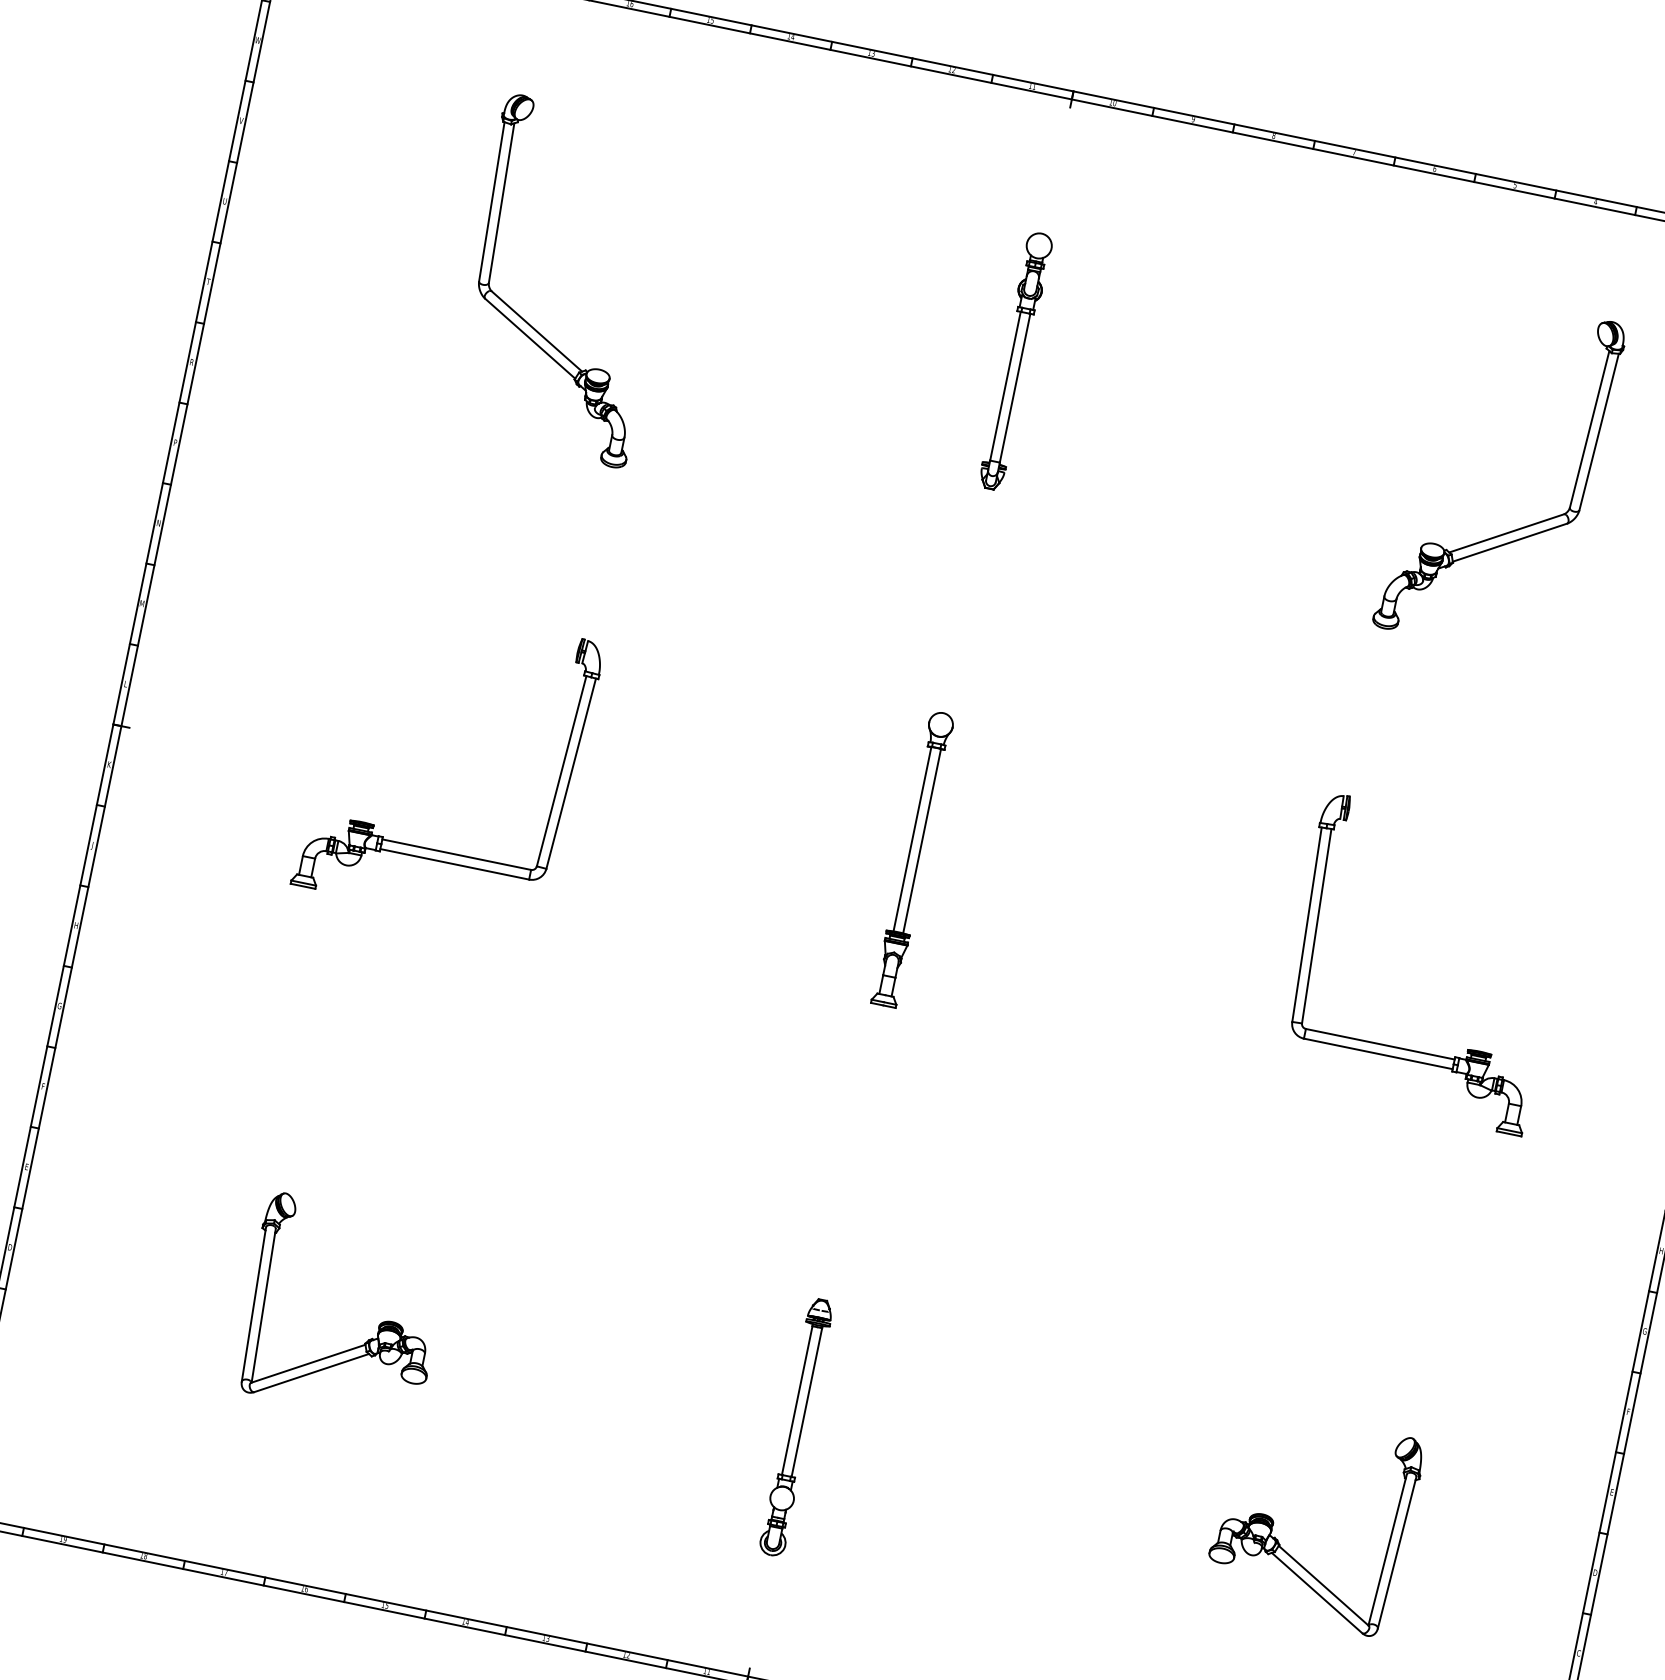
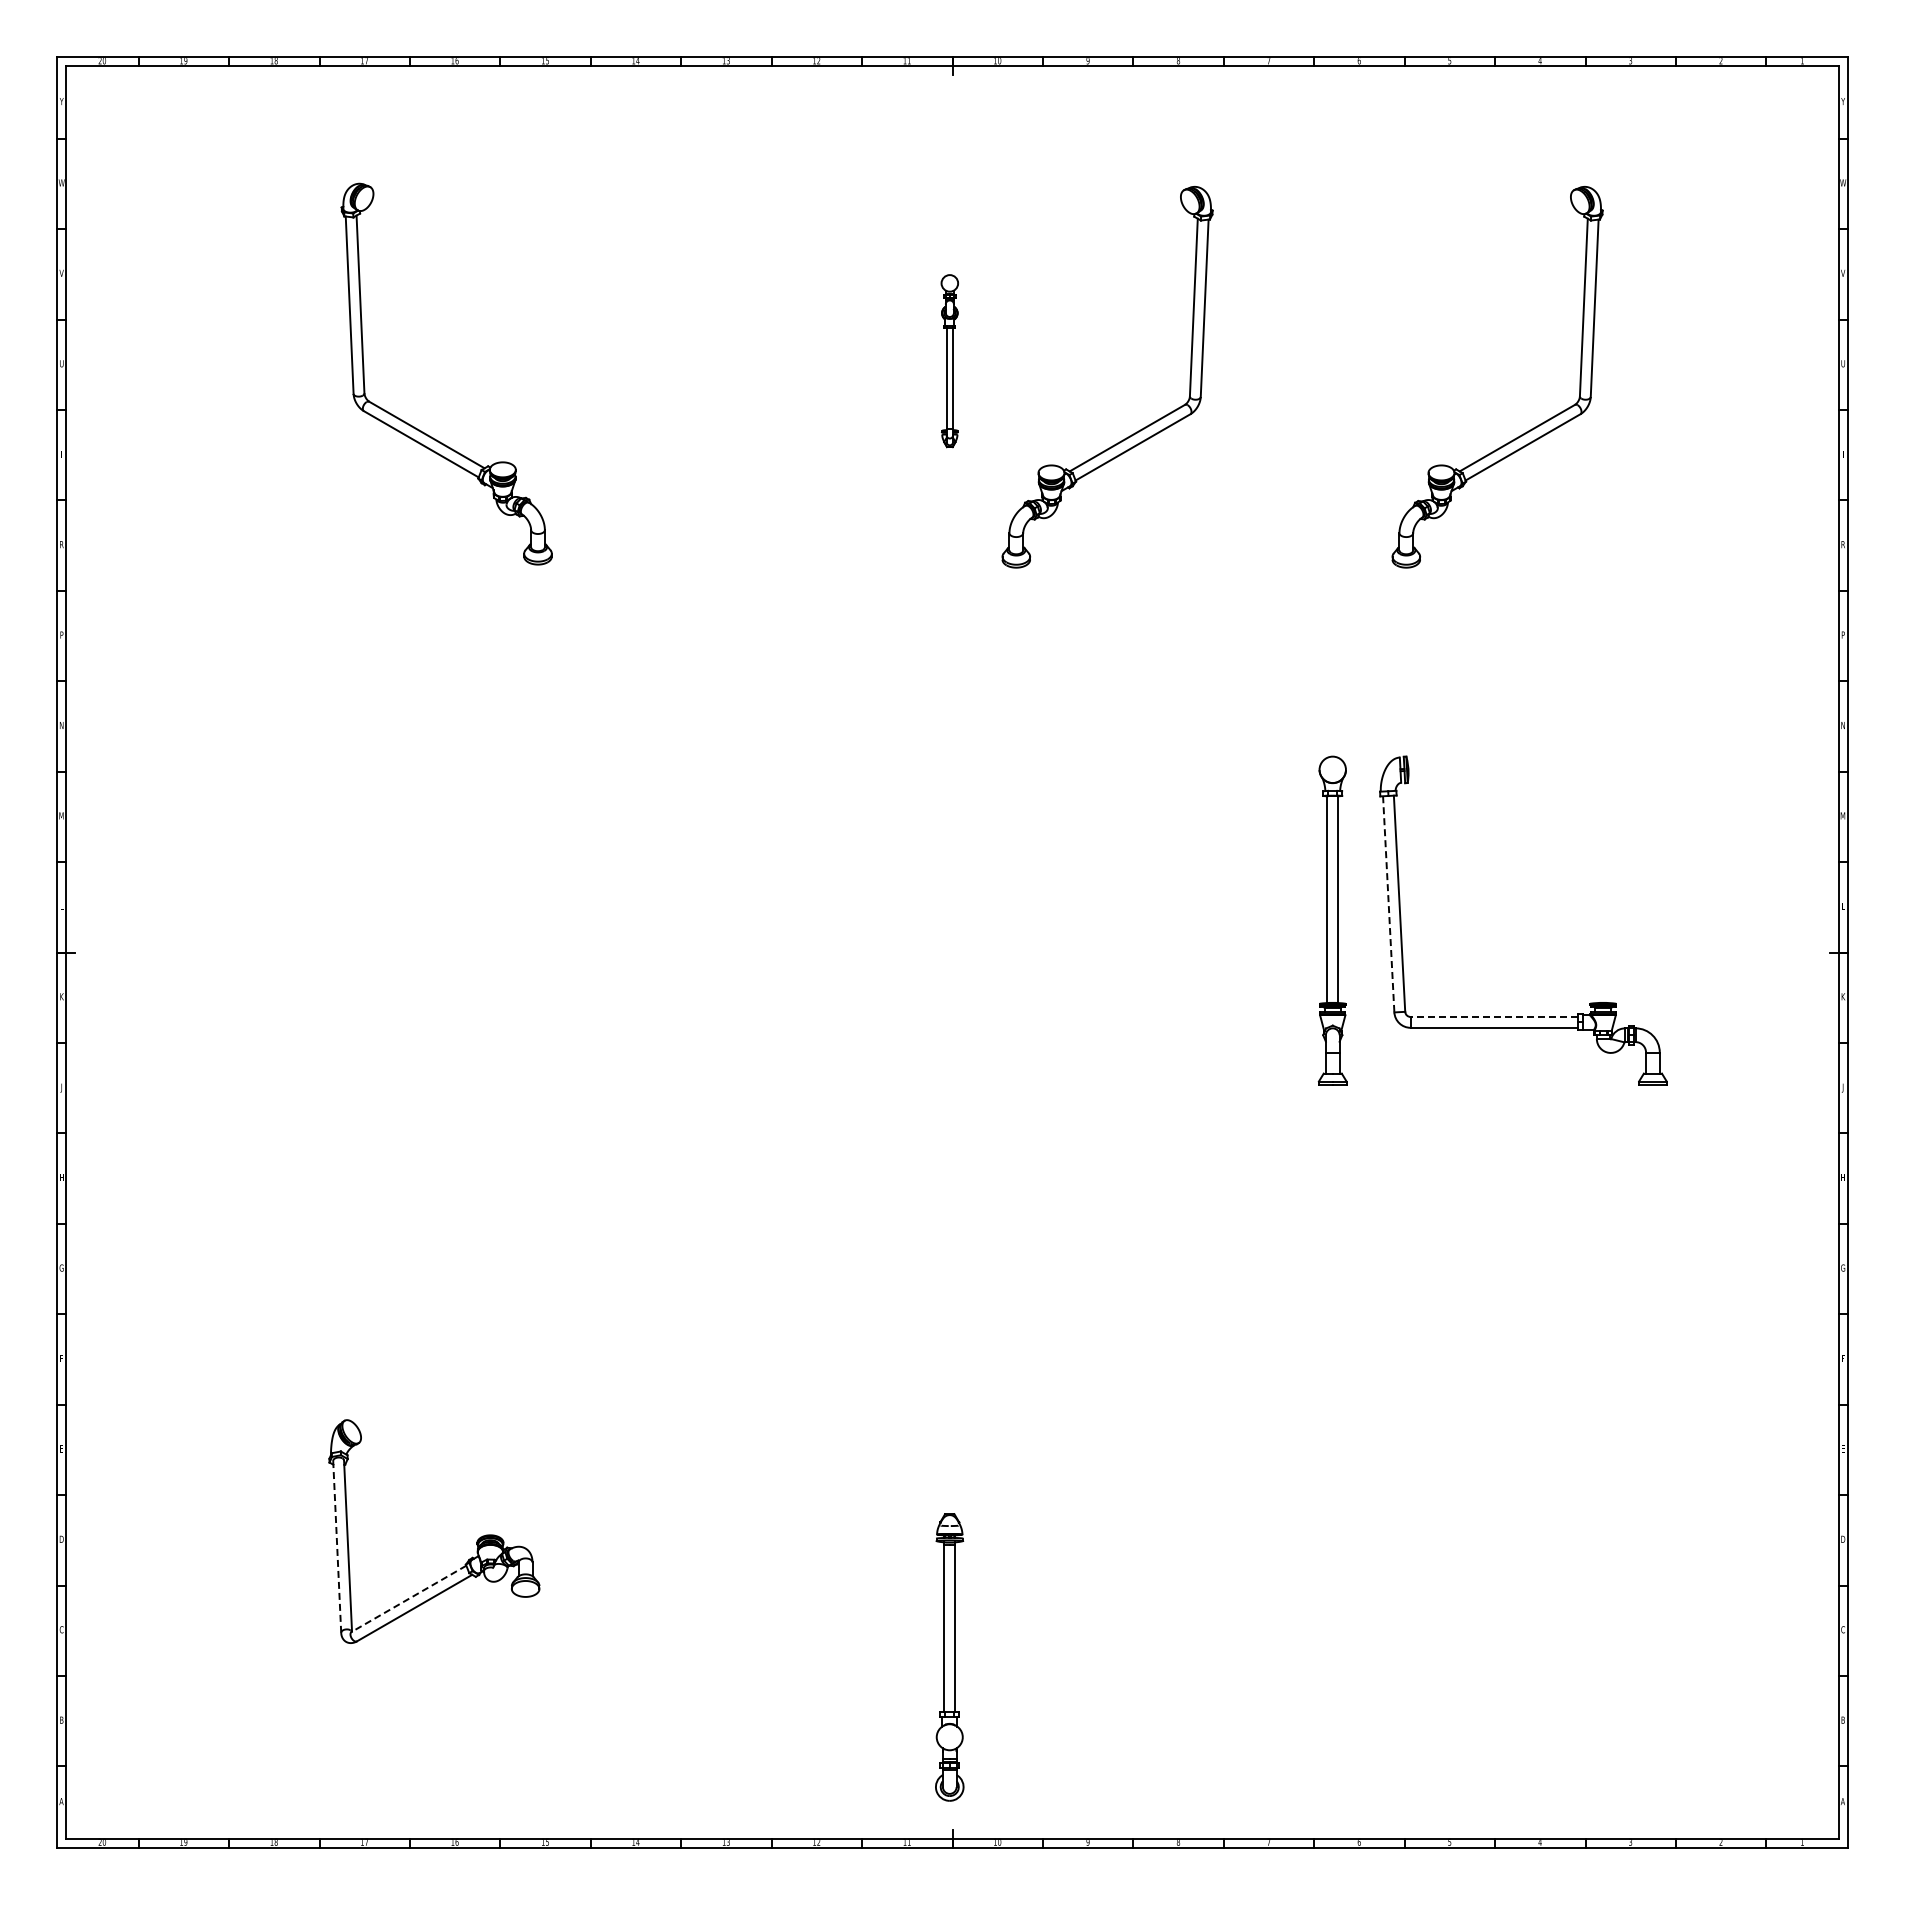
part: (1015, 360) -> (949, 360), size x0.6
part: (1166, 458) -> (1134, 432), added
part: (430, 848) -> (426, 1016), removed
part: (913, 858) -> (1332, 920), moved
line: (1306, 924) -> (1388, 904), solid -> dashed
line: (1380, 1043) -> (1494, 1016), solid -> dashed
line: (254, 1305) -> (337, 1547), solid -> dashed
line: (307, 1364) -> (408, 1599), solid -> dashed
part: (796, 1427) -> (949, 1657), moved
part: (1274, 1521) -> (1485, 1555), removed

